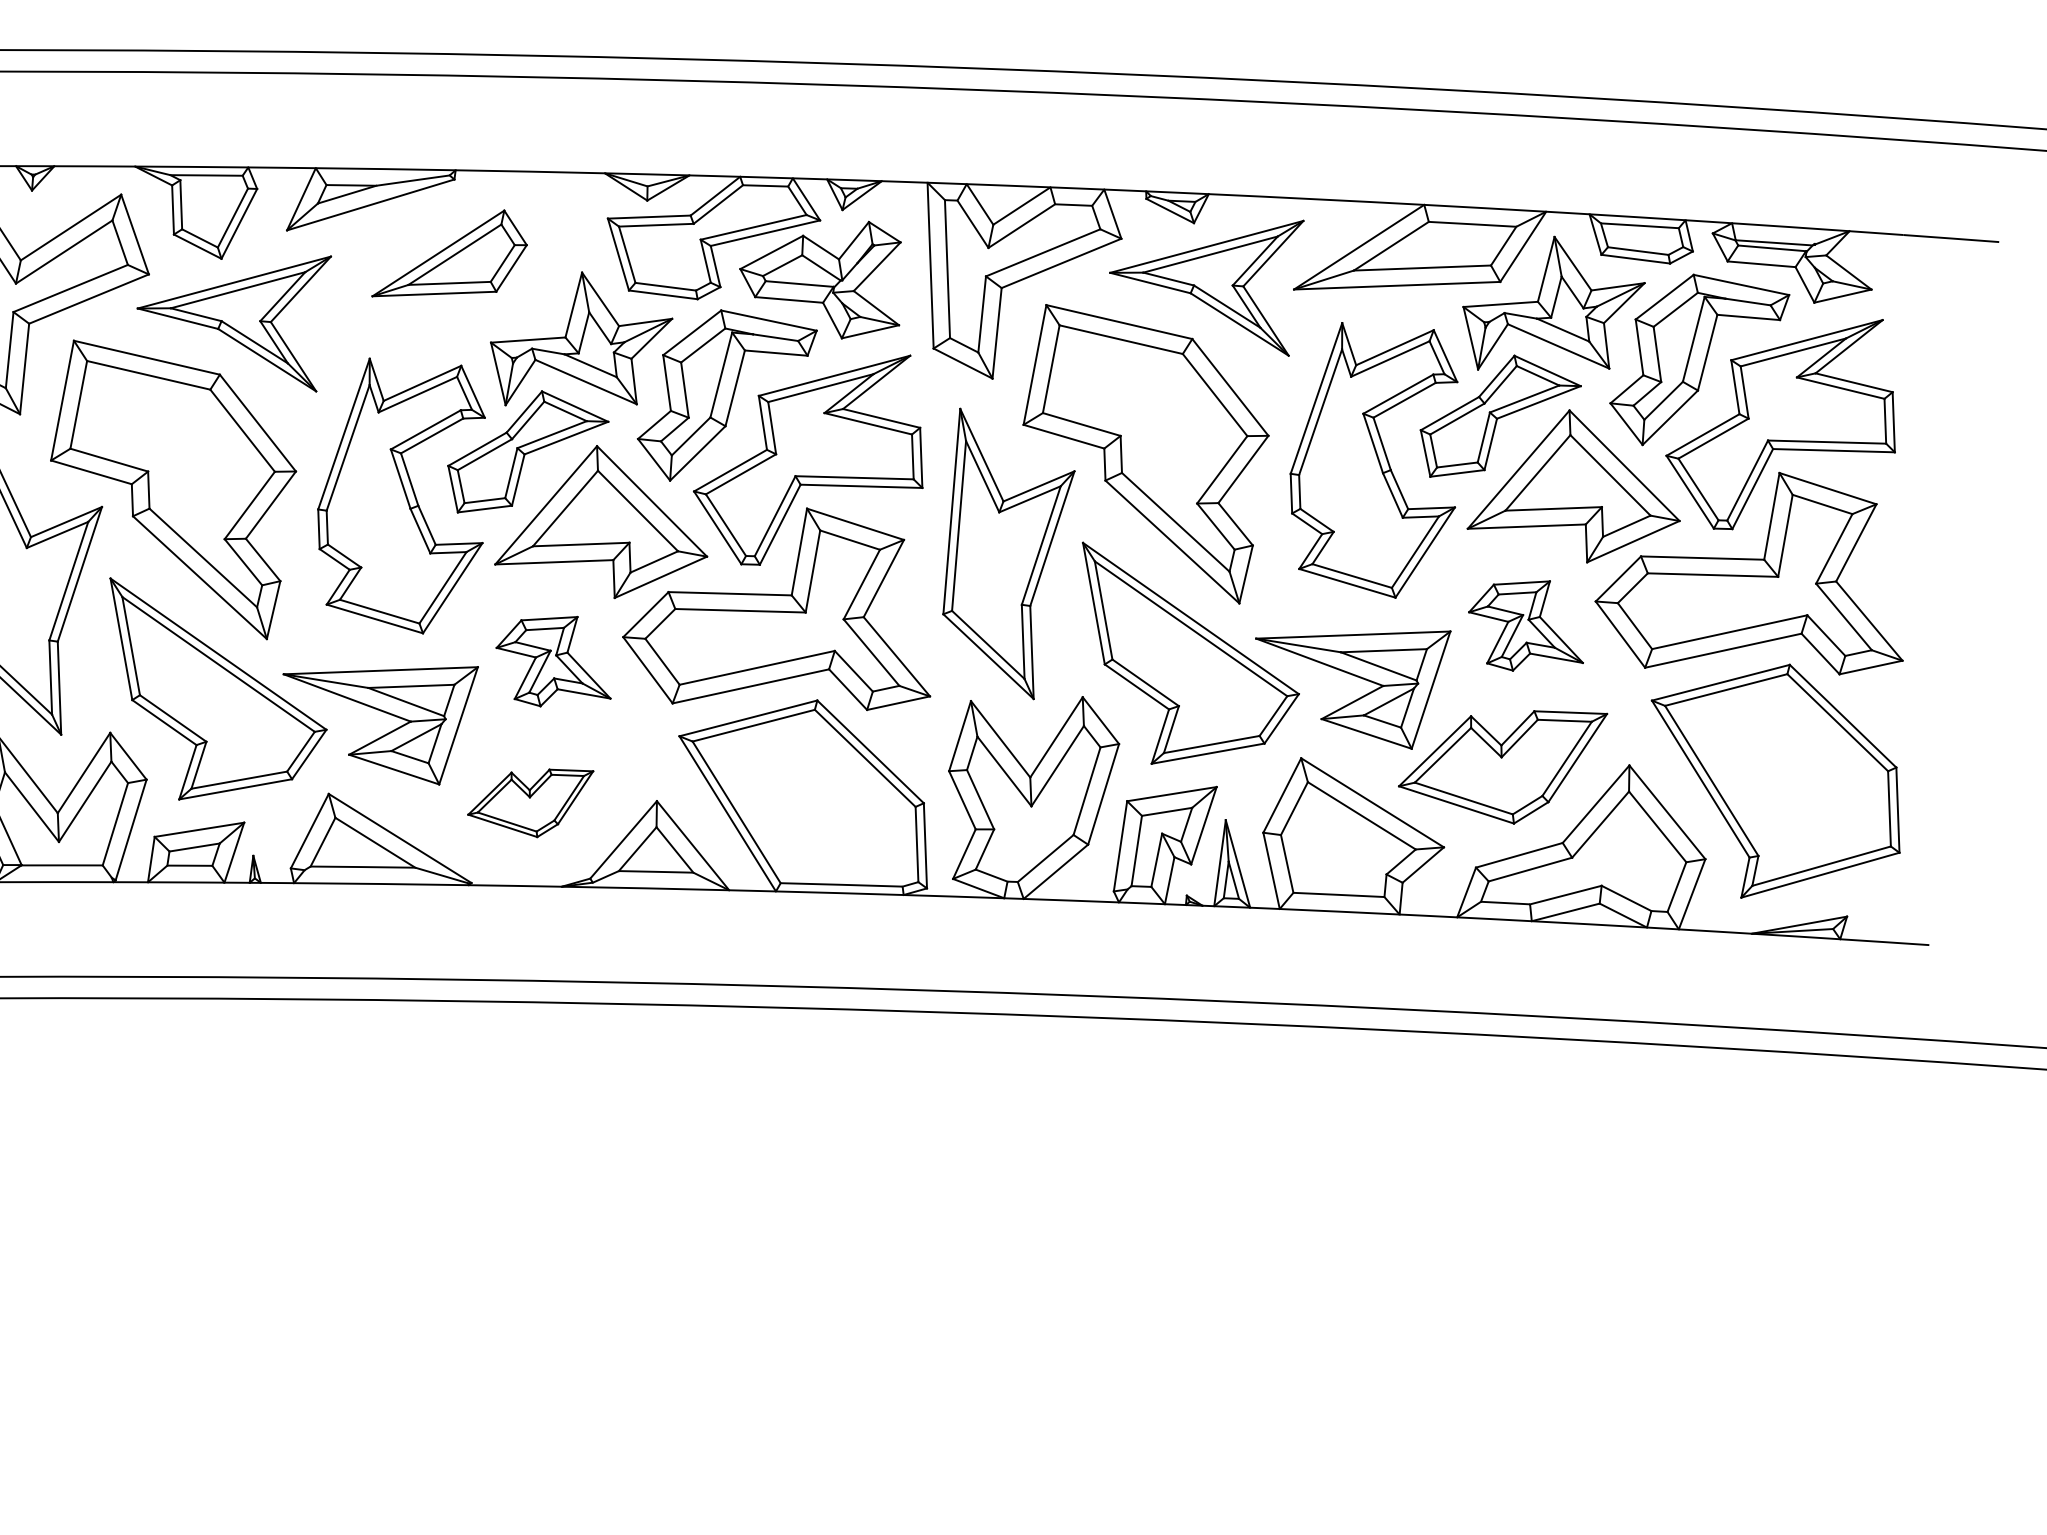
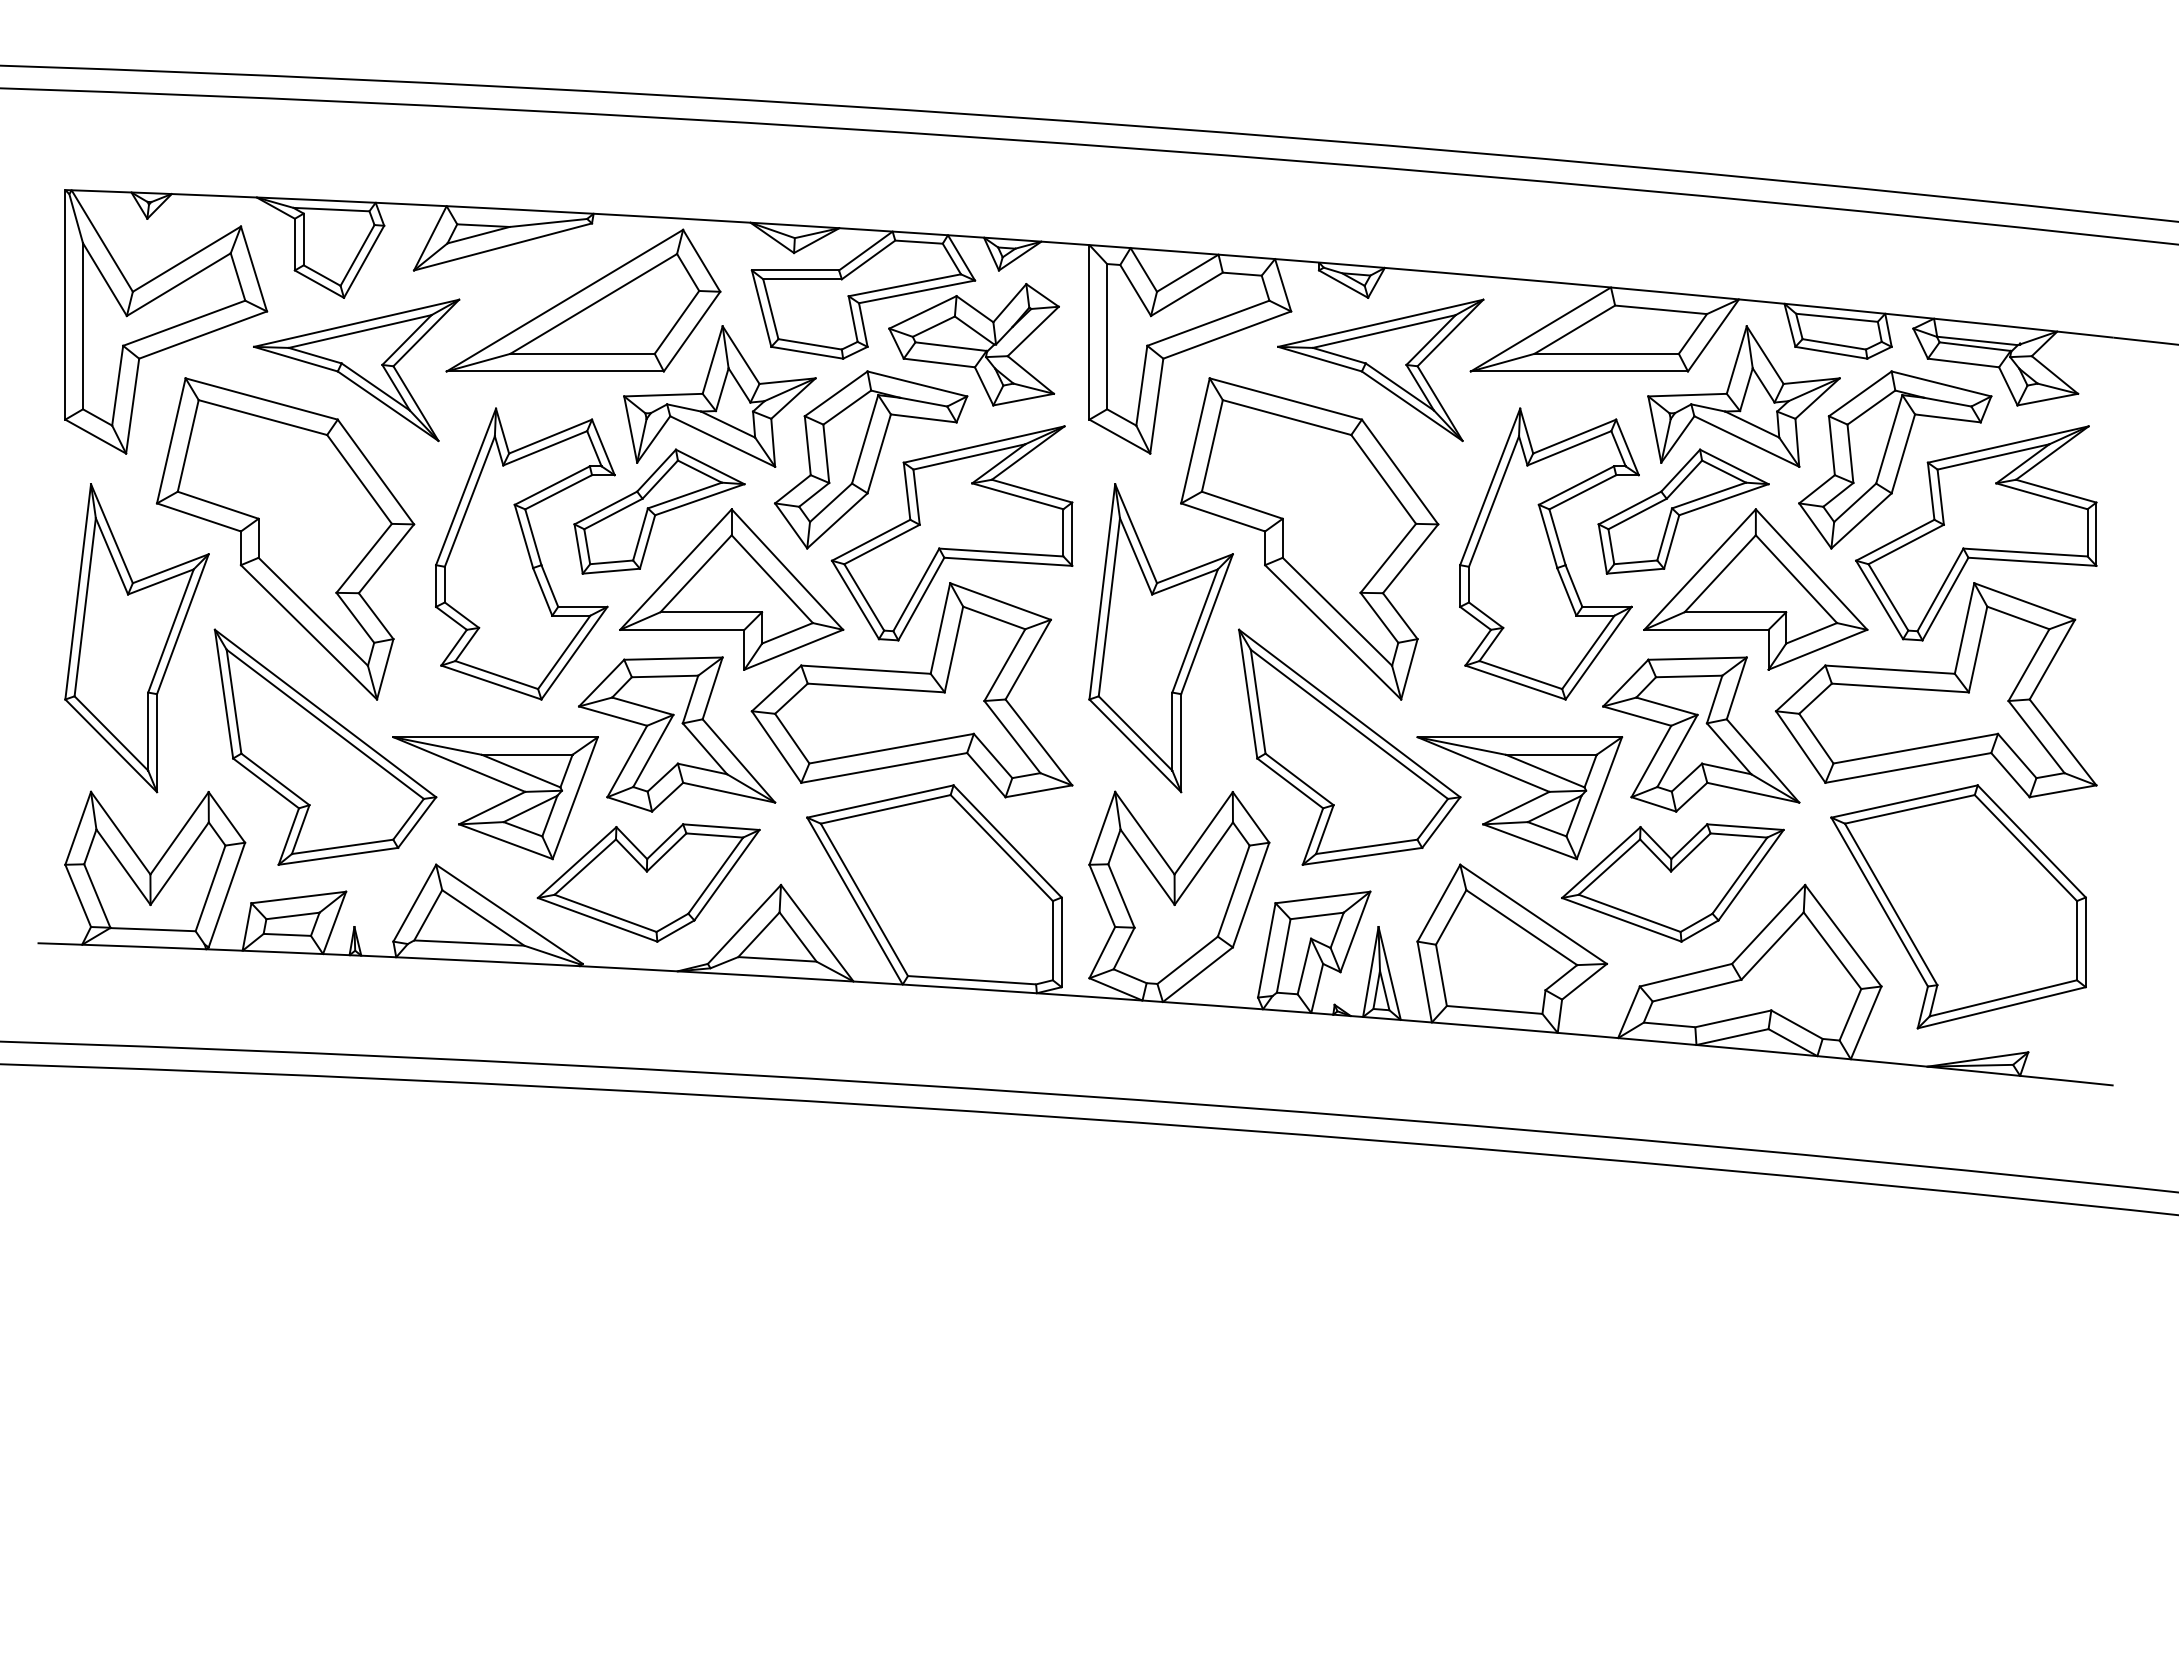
part: (449, 252) -> (583, 300), size x1.67
part: (1525, 626) -> (1701, 734), size x1.67
part: (553, 661) -> (677, 734), size x1.67
part: (531, 803) -> (648, 882), size x1.67

